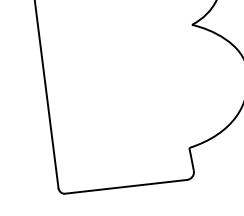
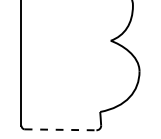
line: (125, 186) -> (60, 129), solid -> dashed

